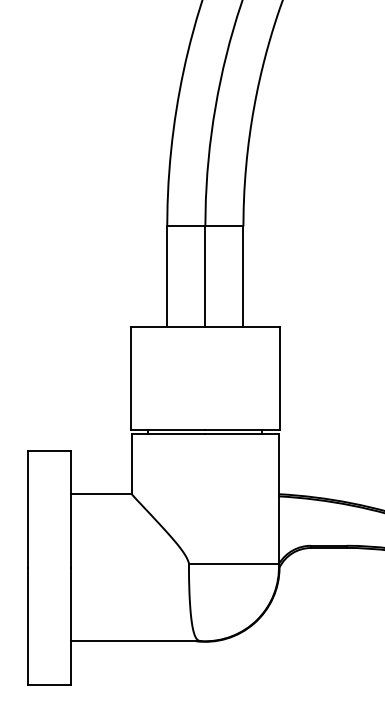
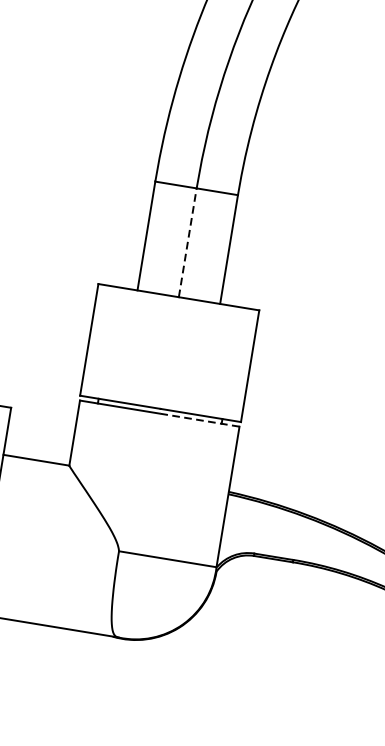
line: (205, 276) -> (187, 242), solid -> dashed
line: (242, 434) -> (200, 420), solid -> dashed

